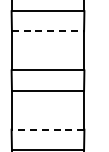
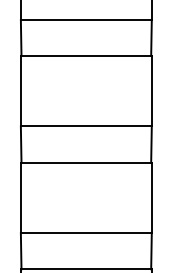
line: (48, 31) -> (87, 56), dashed -> solid
line: (47, 129) -> (85, 232), dashed -> solid

